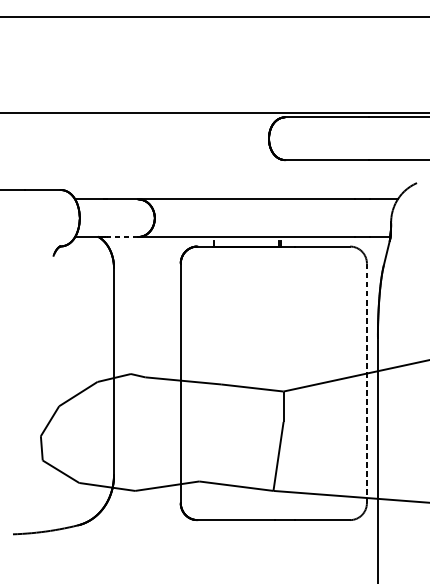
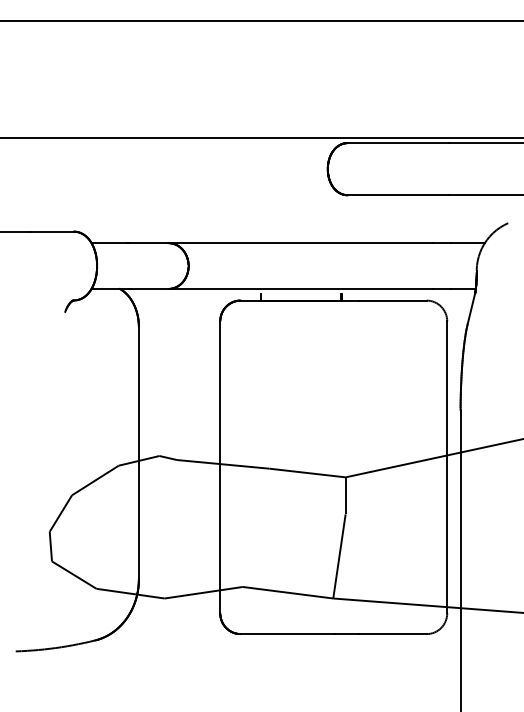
line: (121, 236) -> (148, 288), dashed -> solid
line: (367, 383) -> (447, 467), dashed -> solid

